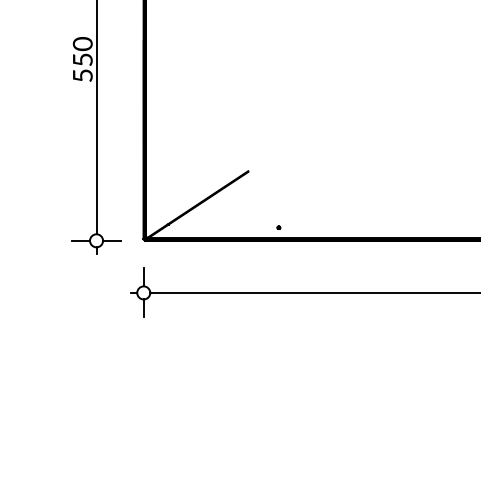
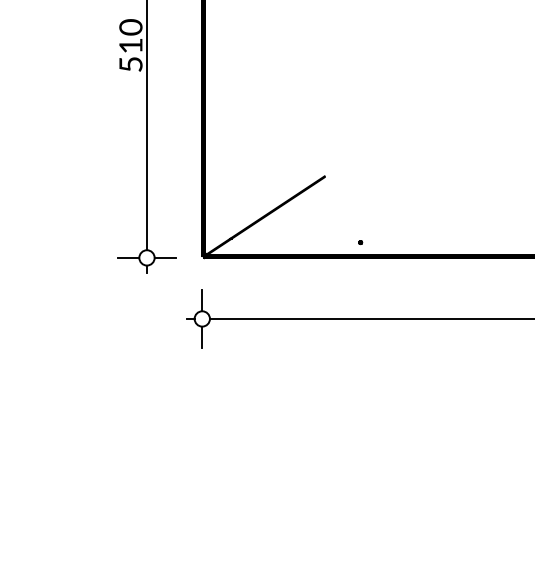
text: (82, 59) -> (130, 45), 550 -> 510

